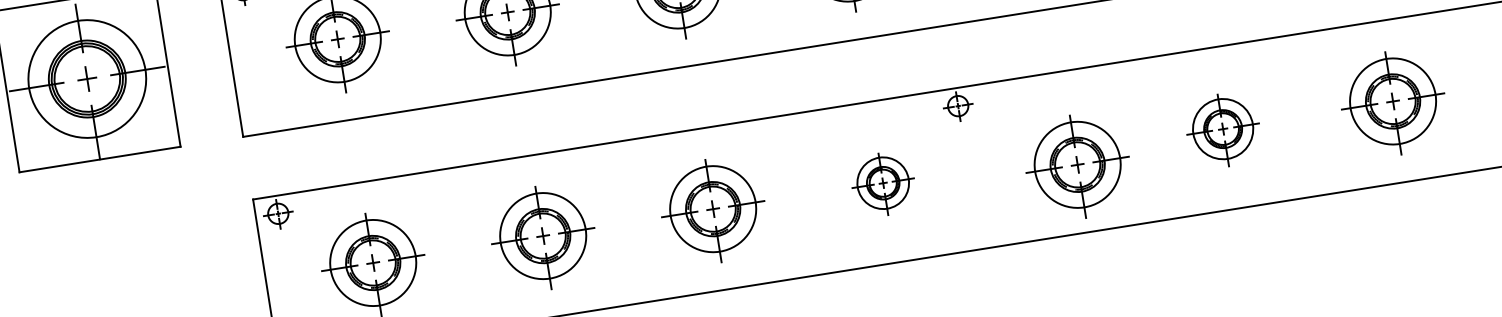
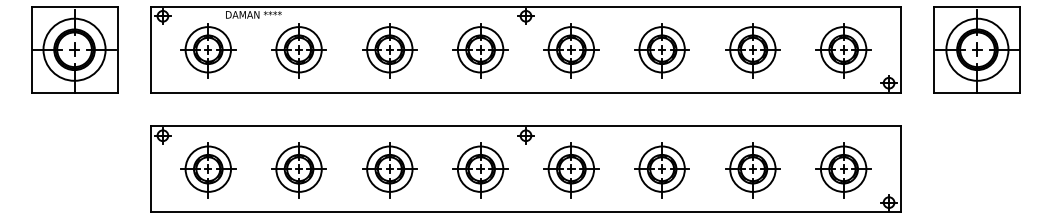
part: (1222, 131) -> (661, 170), size x1.43
part: (1078, 167) -> (571, 170), moved
part: (883, 184) -> (480, 170), size x1.67

